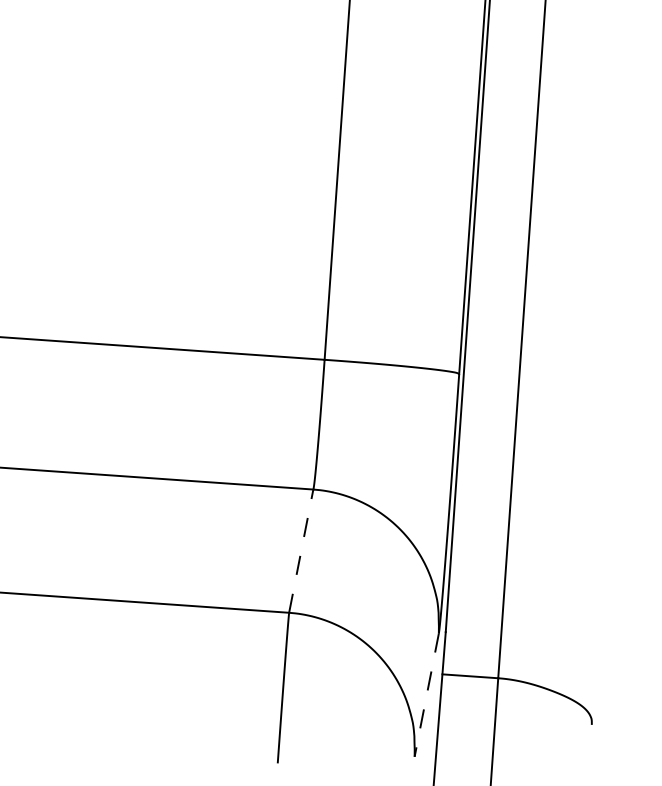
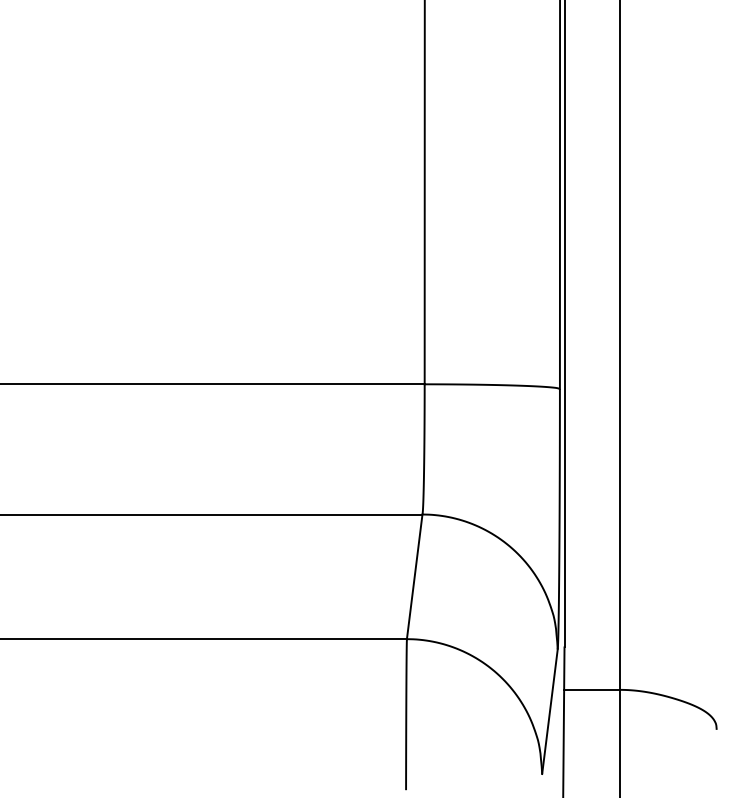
line: (301, 550) -> (414, 576), dashed -> solid
line: (426, 694) -> (549, 711), dashed -> solid

